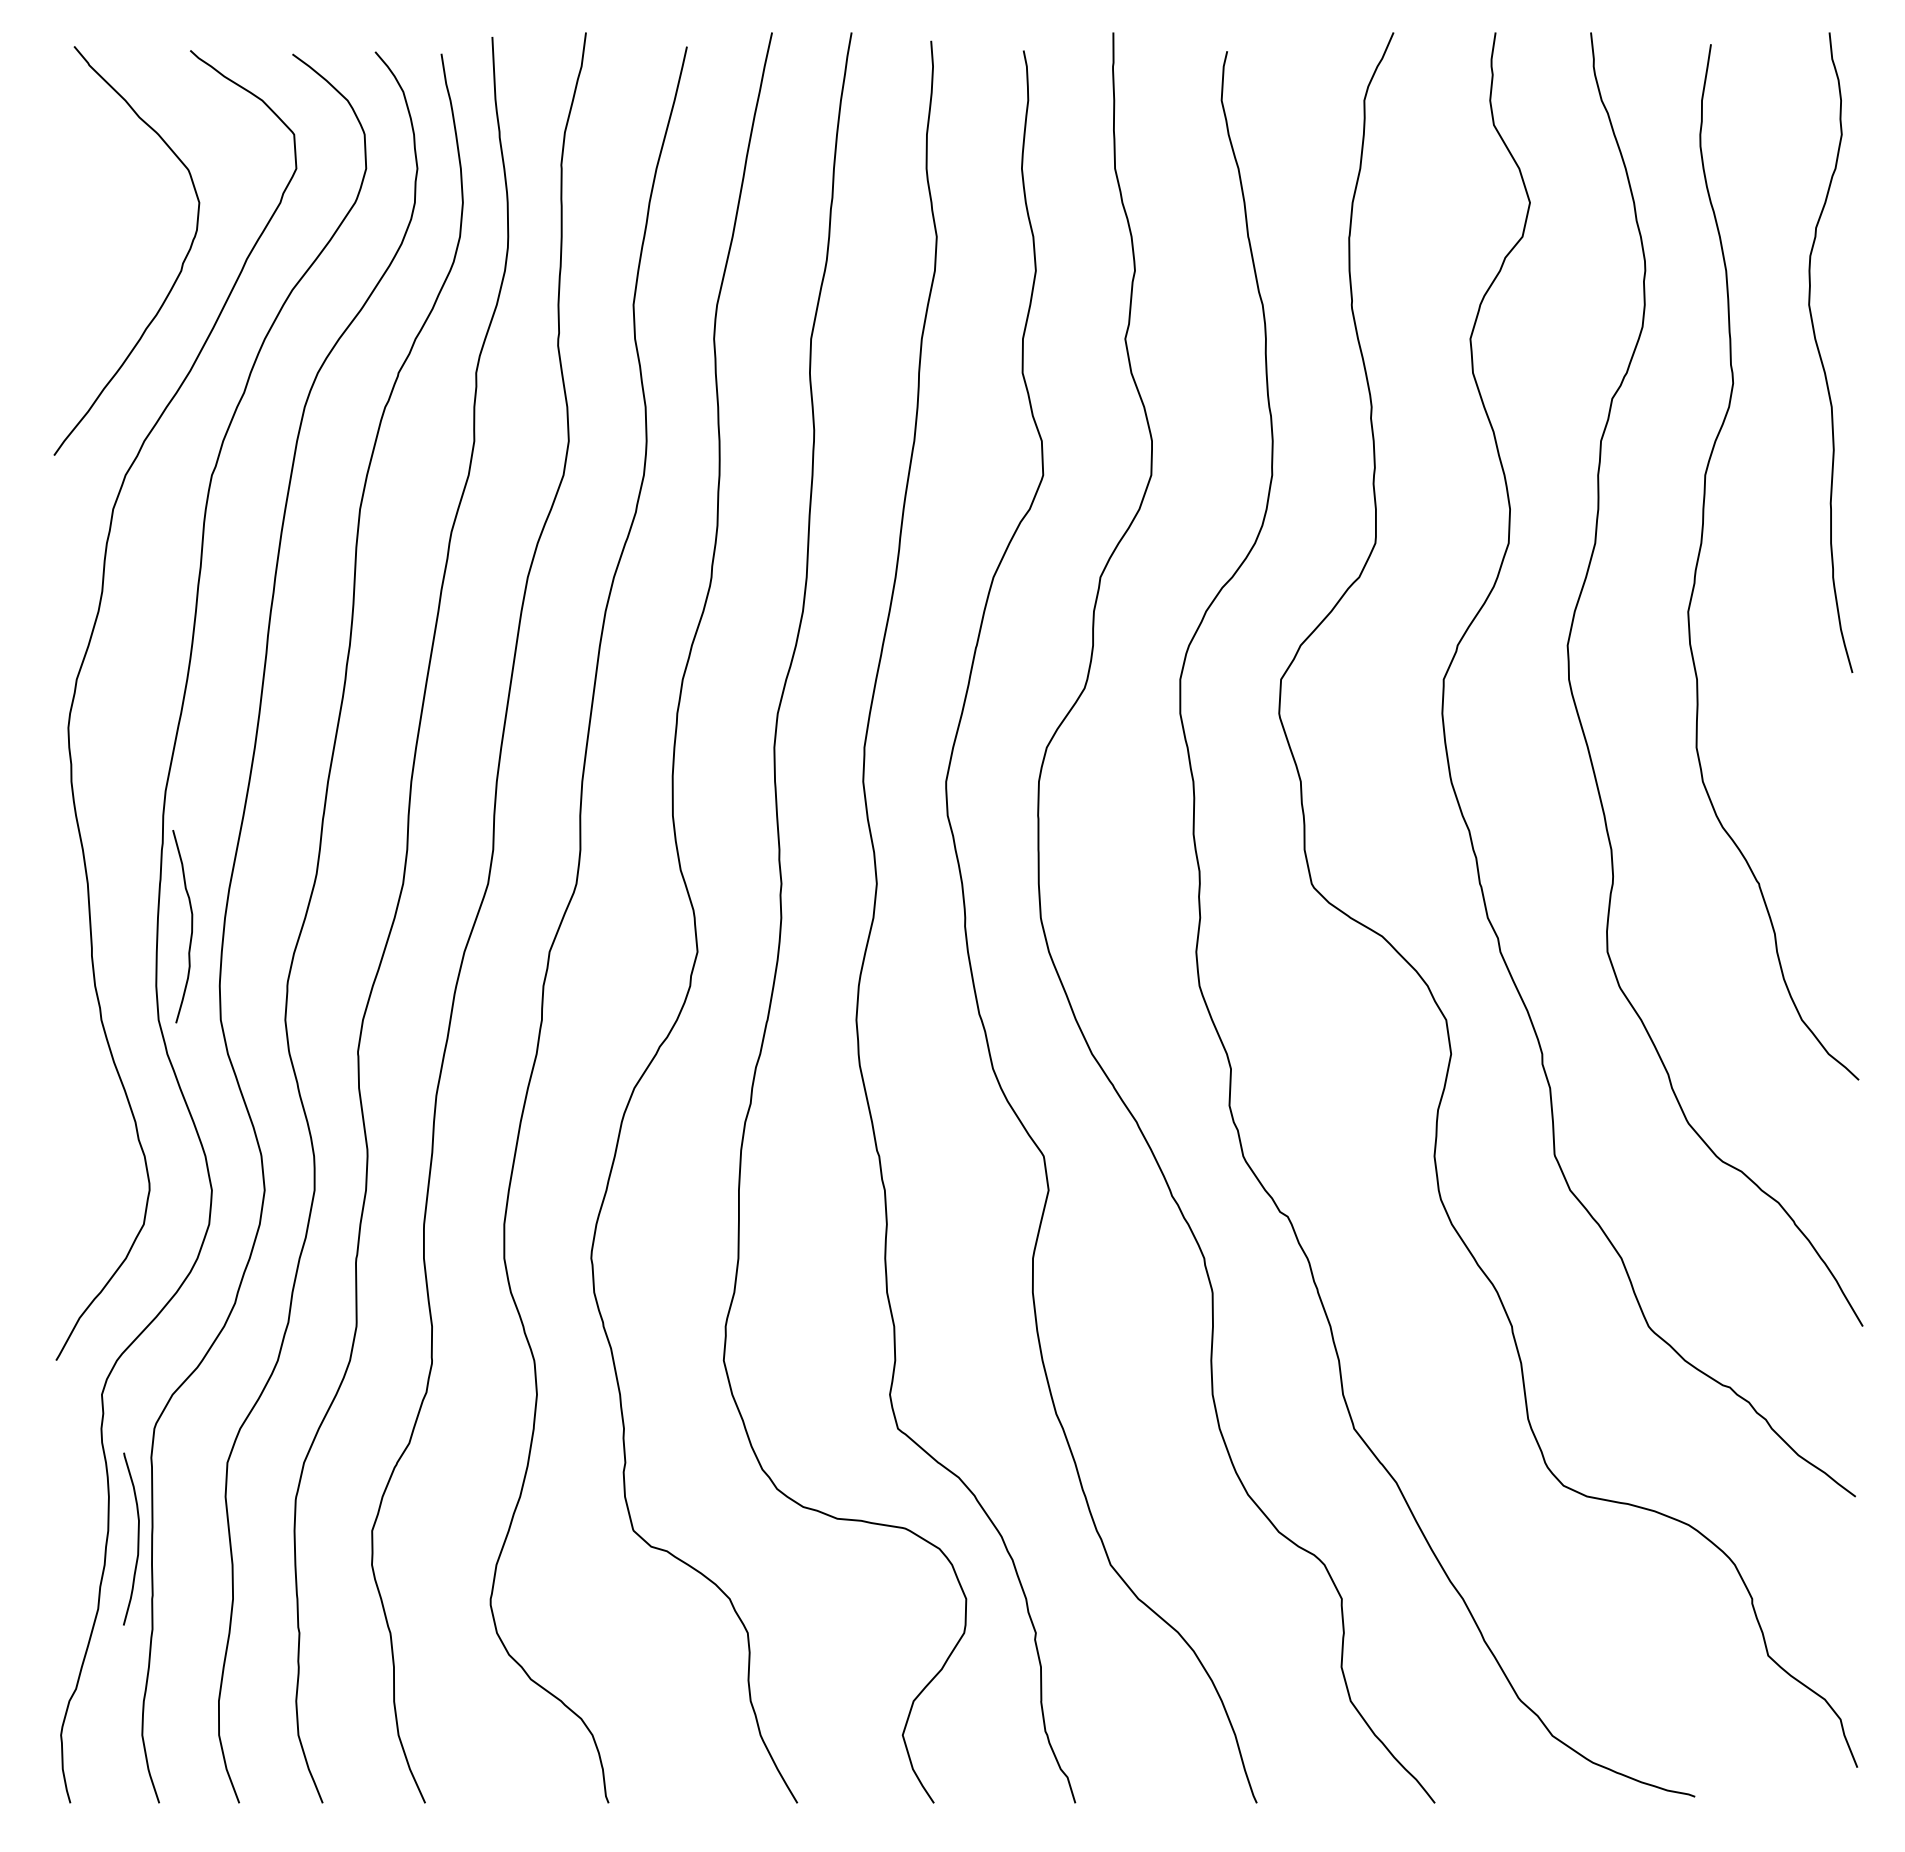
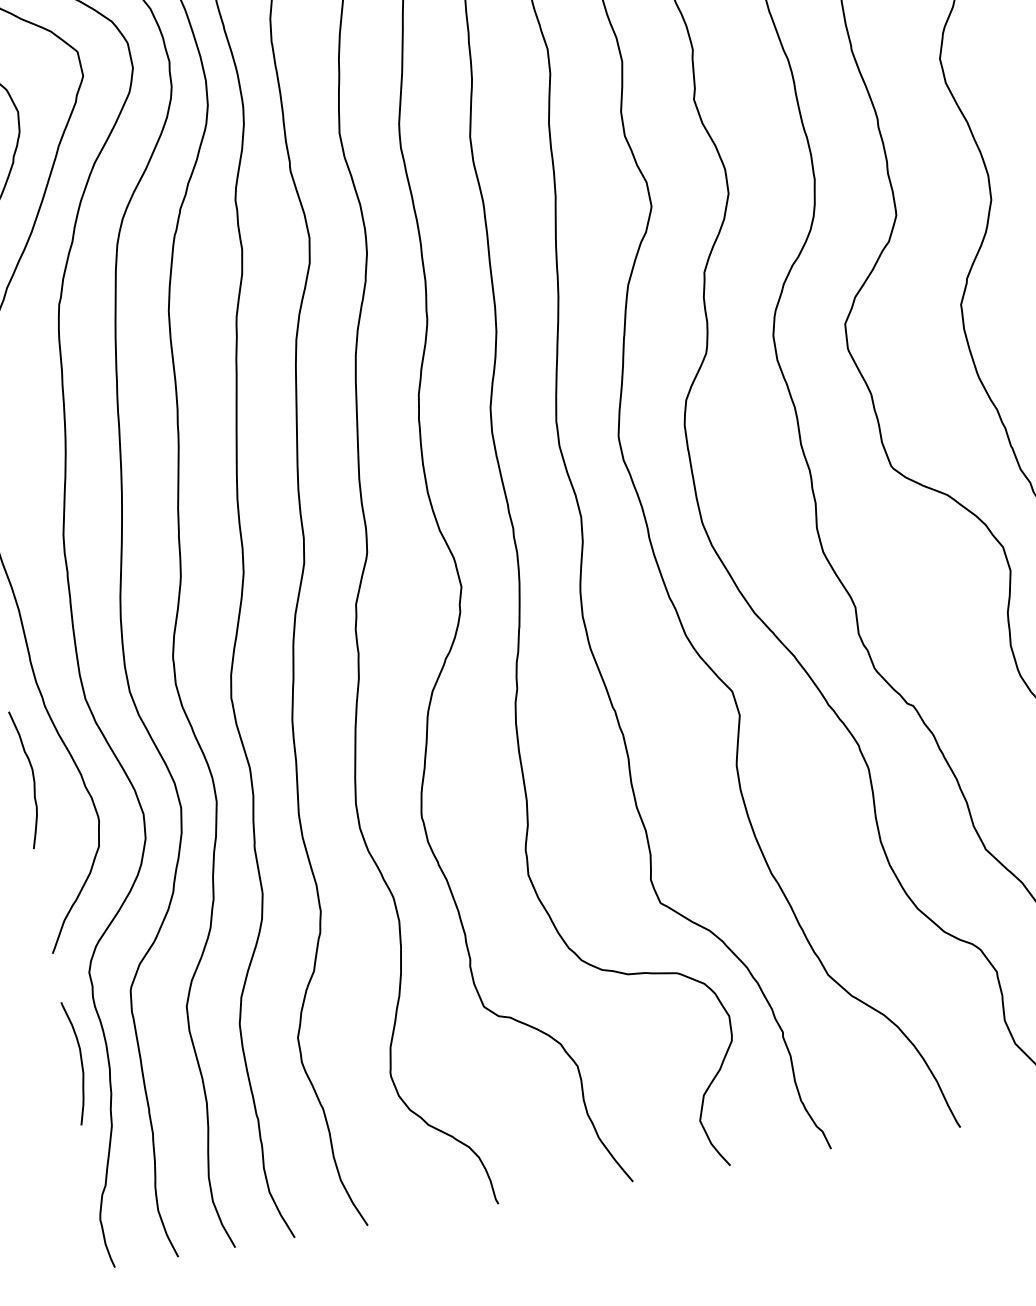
curve: (191, 926) -> (33, 778), moved
curve: (137, 1538) -> (81, 1061), moved

